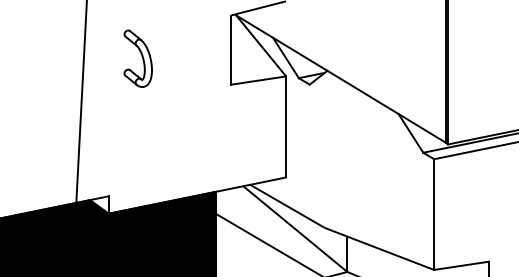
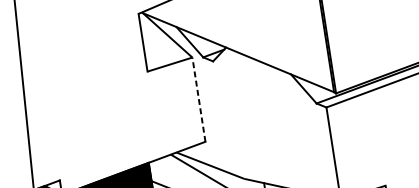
part: (137, 58) -> (66, 61), removed
line: (286, 126) -> (199, 99), solid -> dashed

